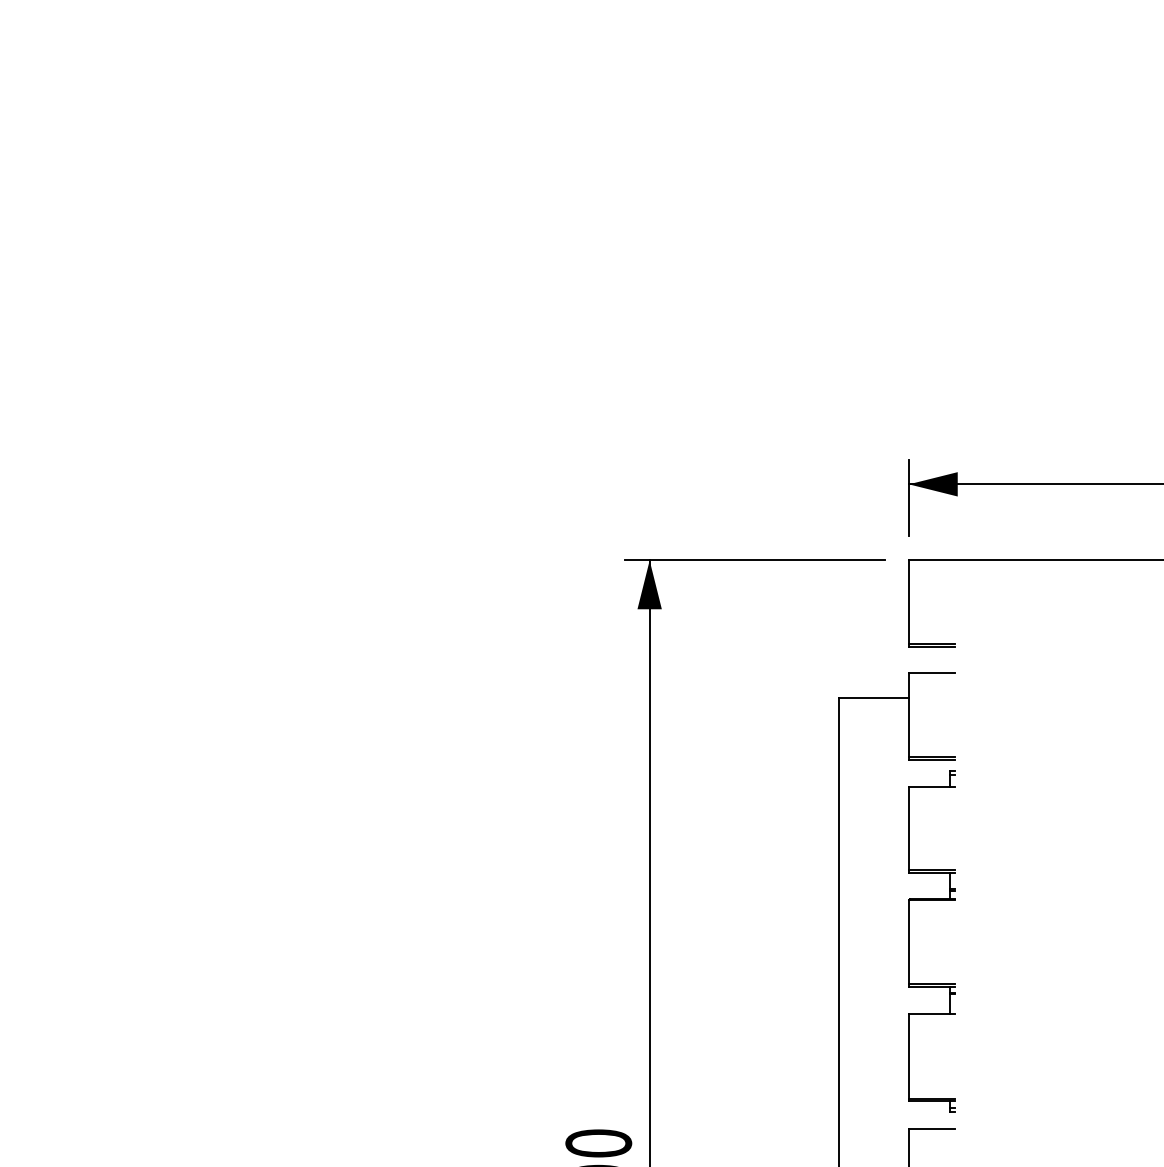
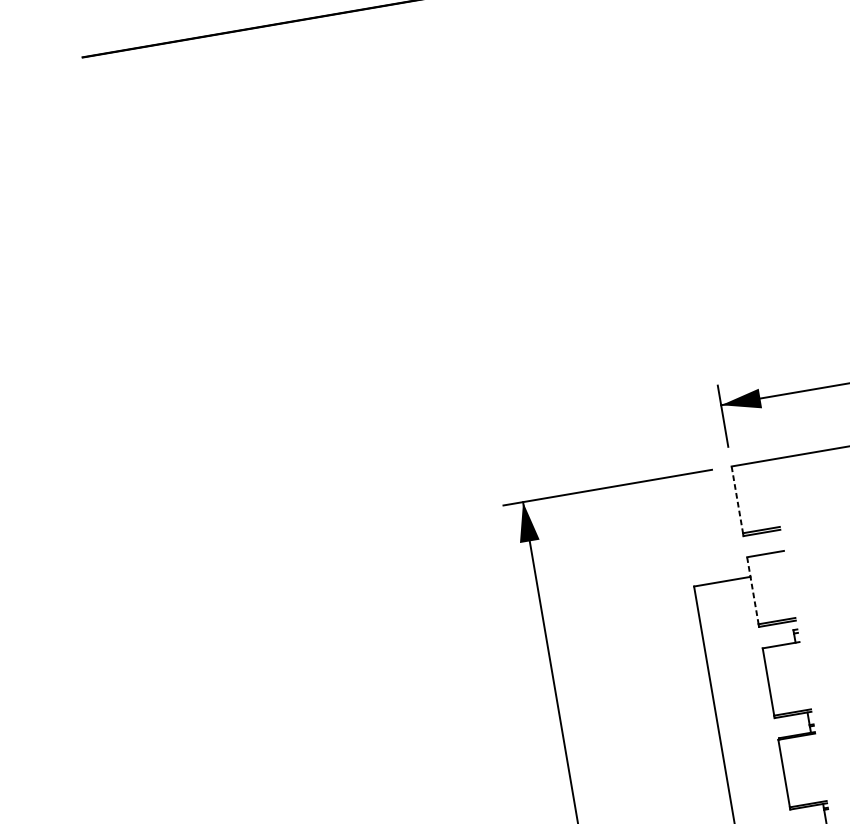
line: (908, 602) -> (737, 500), solid -> dashed
line: (908, 715) -> (752, 591), solid -> dashed

